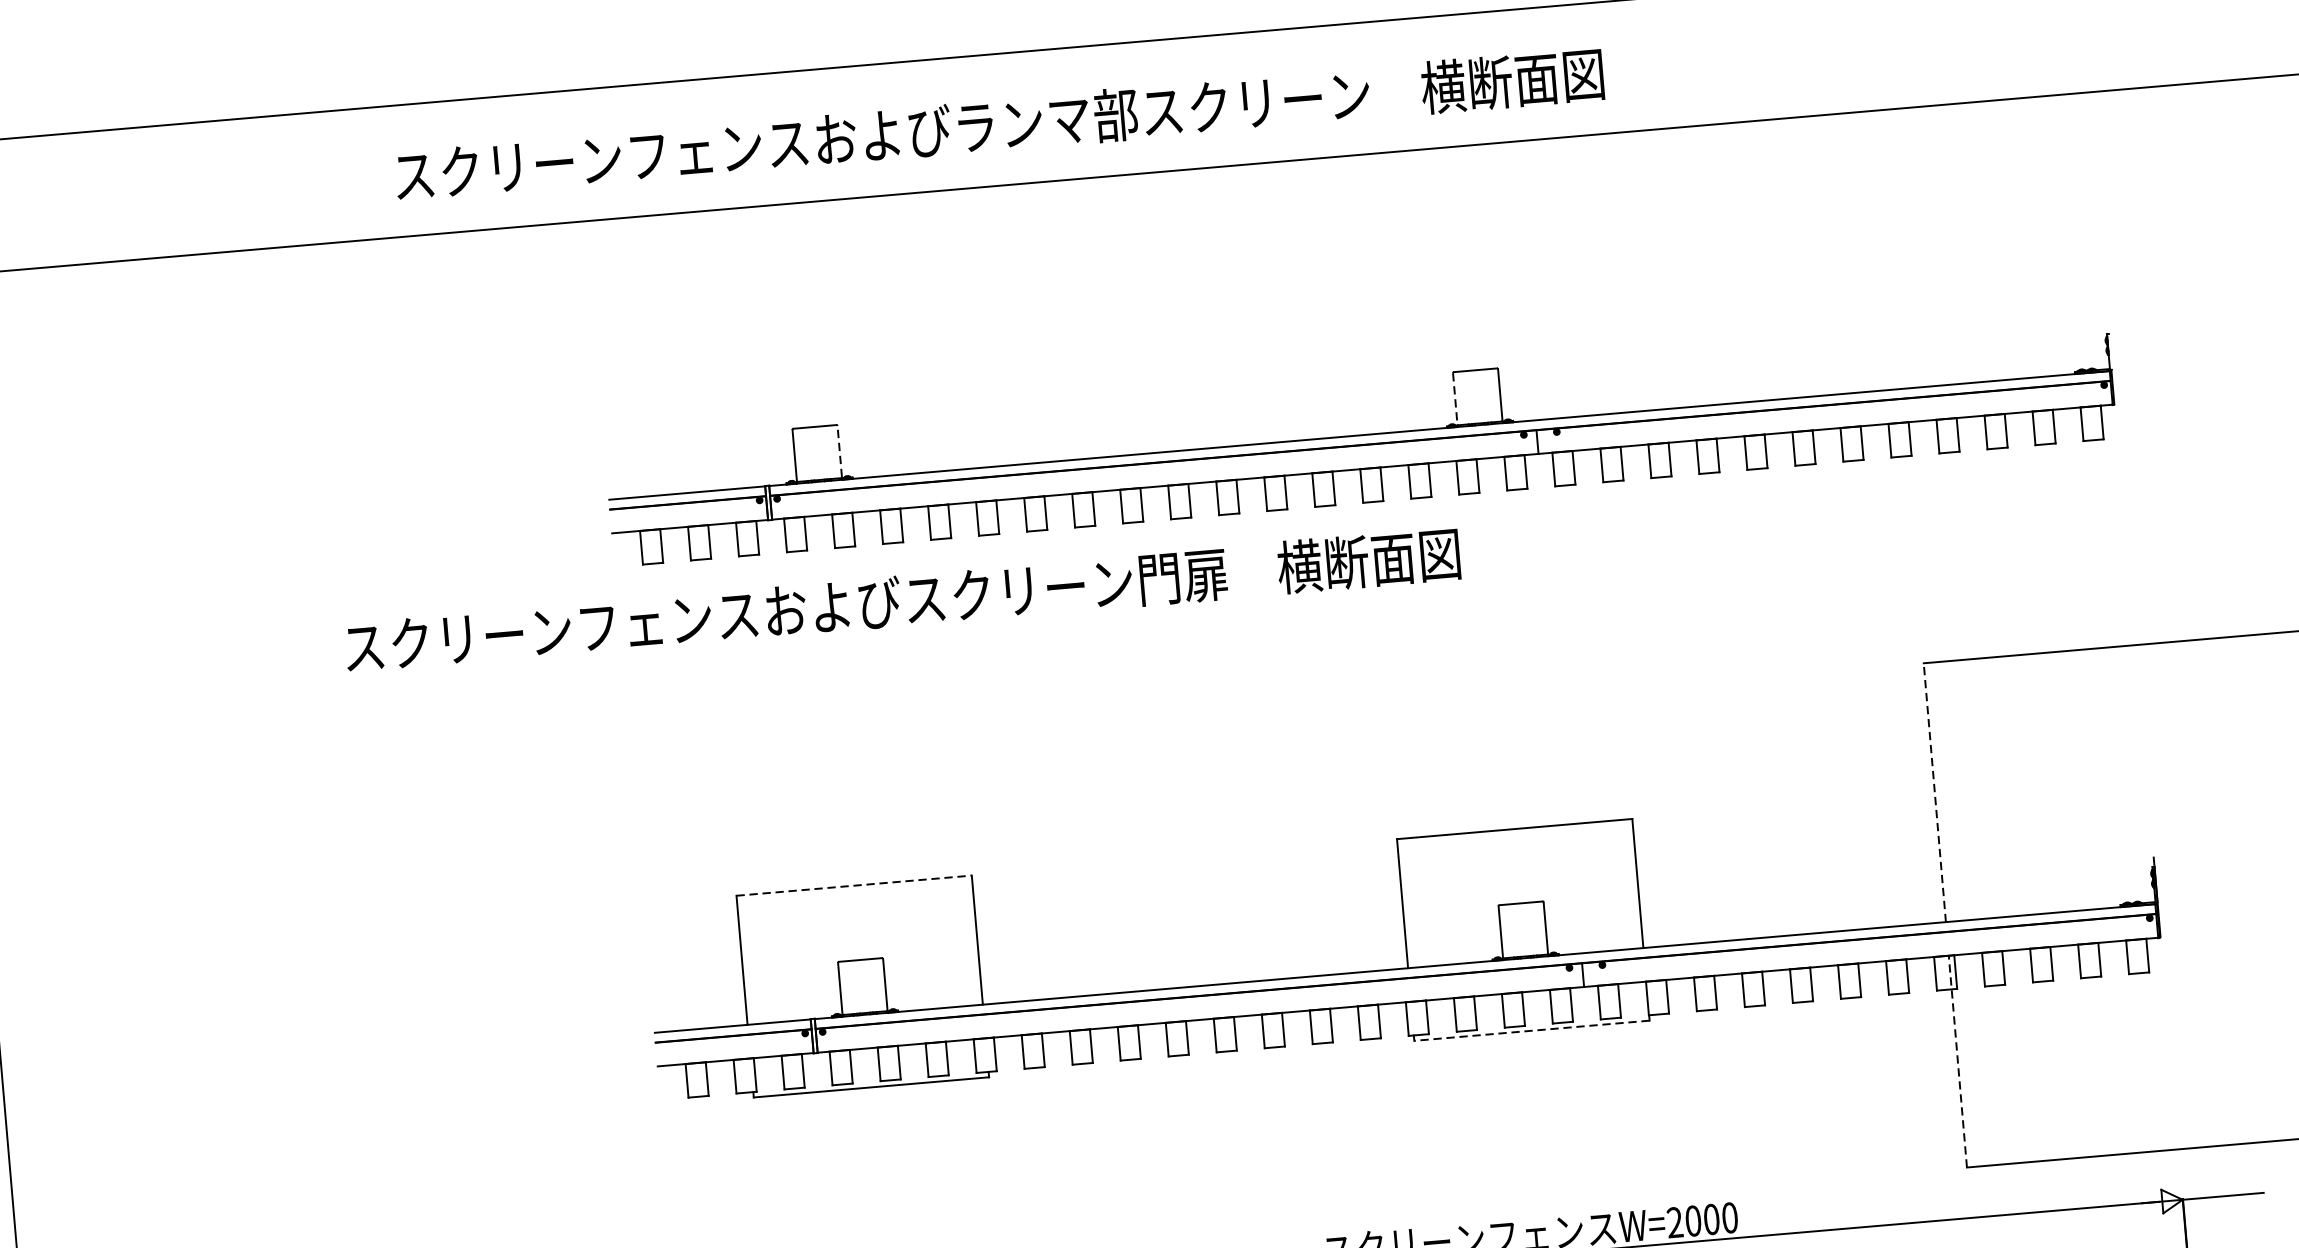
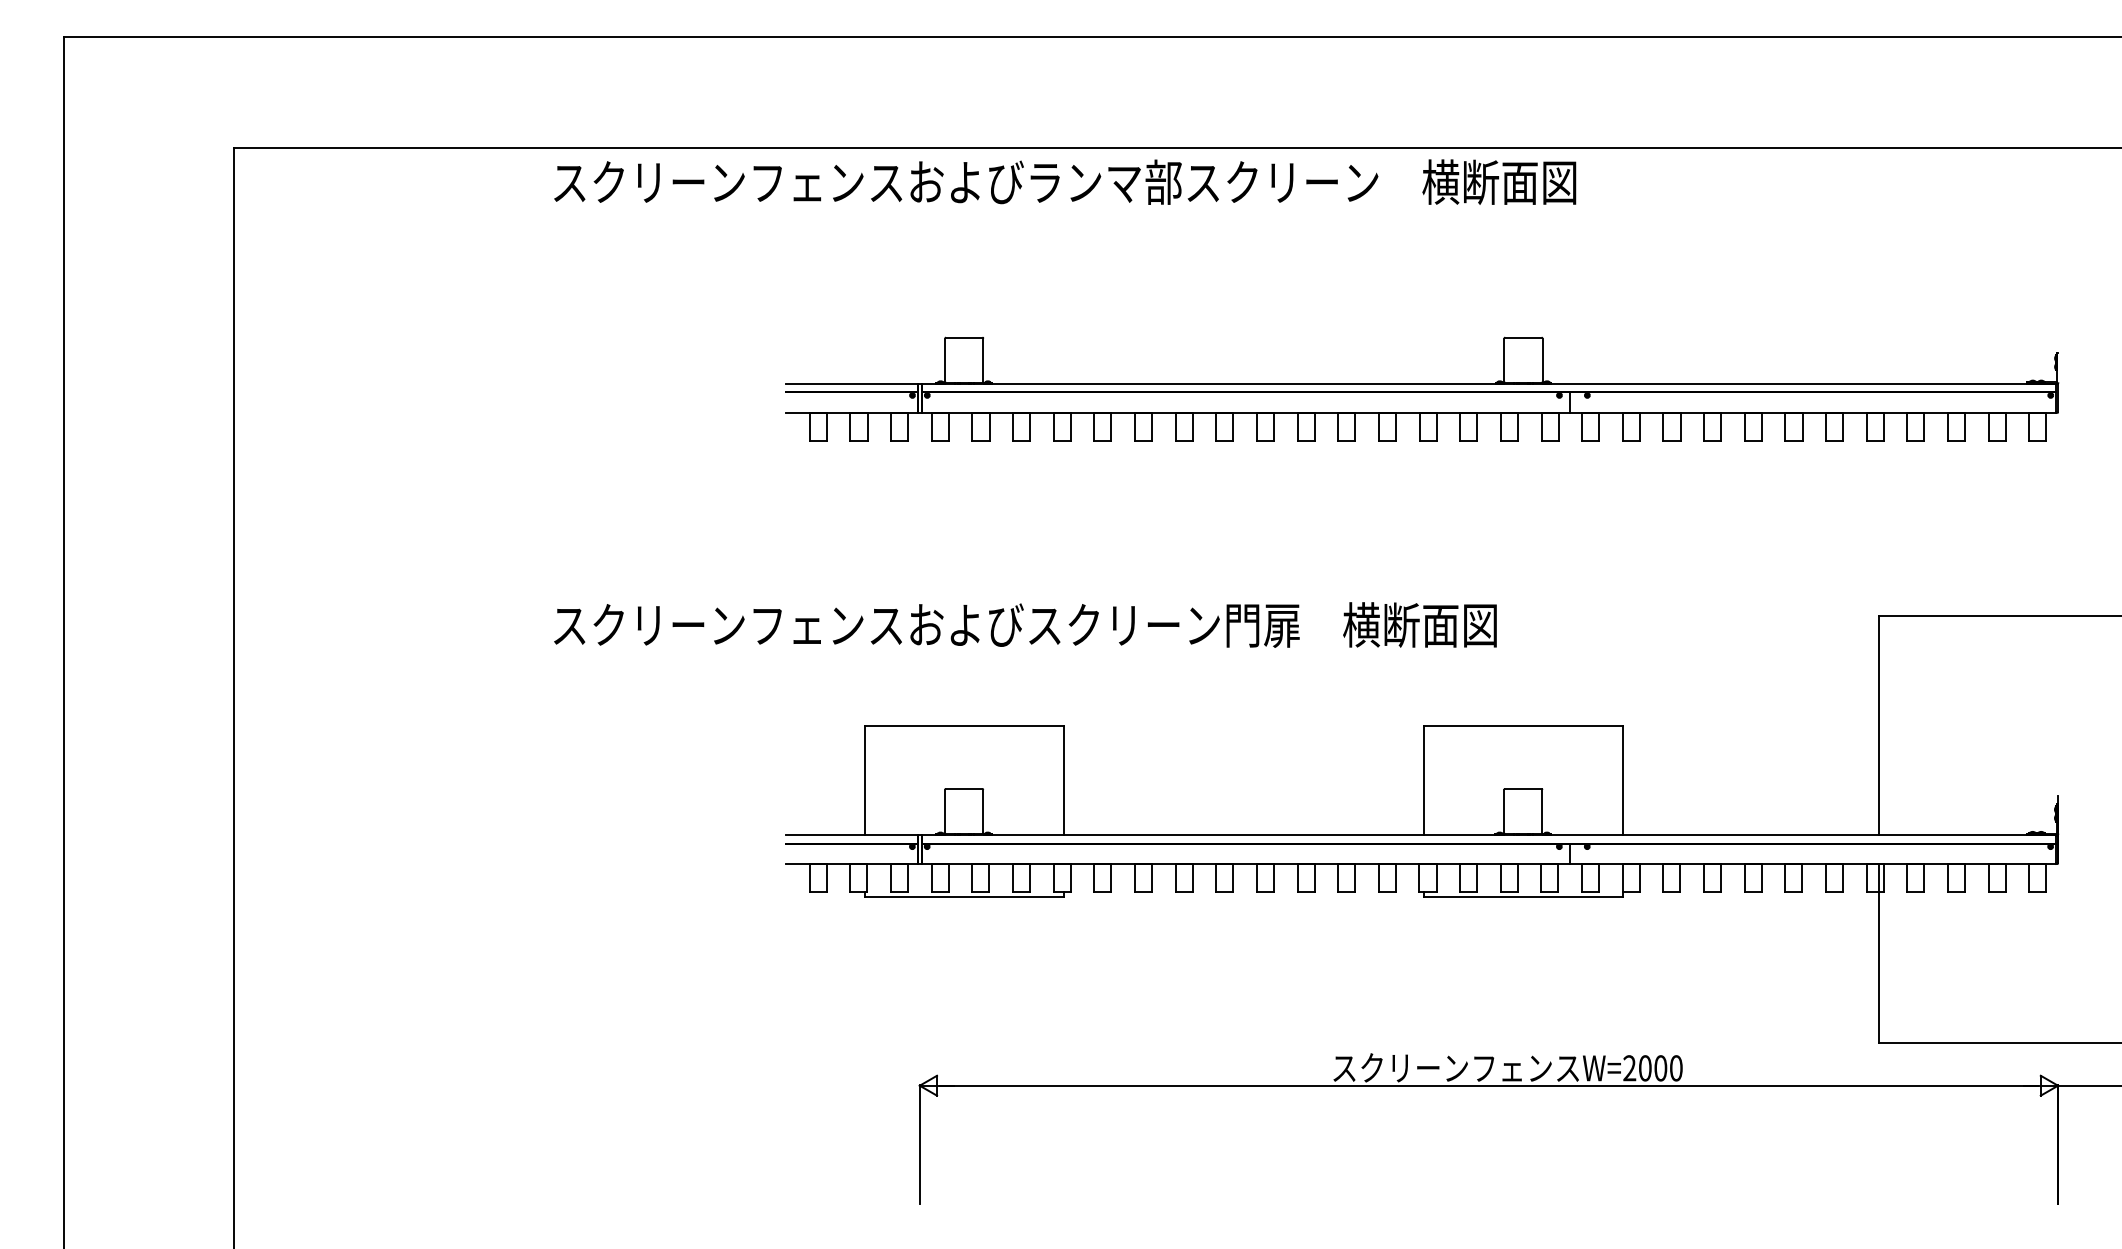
text: (999, 124) -> (1065, 181), moved
line: (1455, 399) -> (1504, 360), dashed -> solid
line: (839, 451) -> (983, 360), dashed -> solid
text: (902, 600) -> (1025, 624), moved
line: (1935, 792) -> (1879, 725), dashed -> solid
line: (854, 886) -> (964, 726), dashed -> solid
line: (1532, 1030) -> (1523, 896), dashed -> solid
line: (1958, 1061) -> (1879, 953), dashed -> solid

